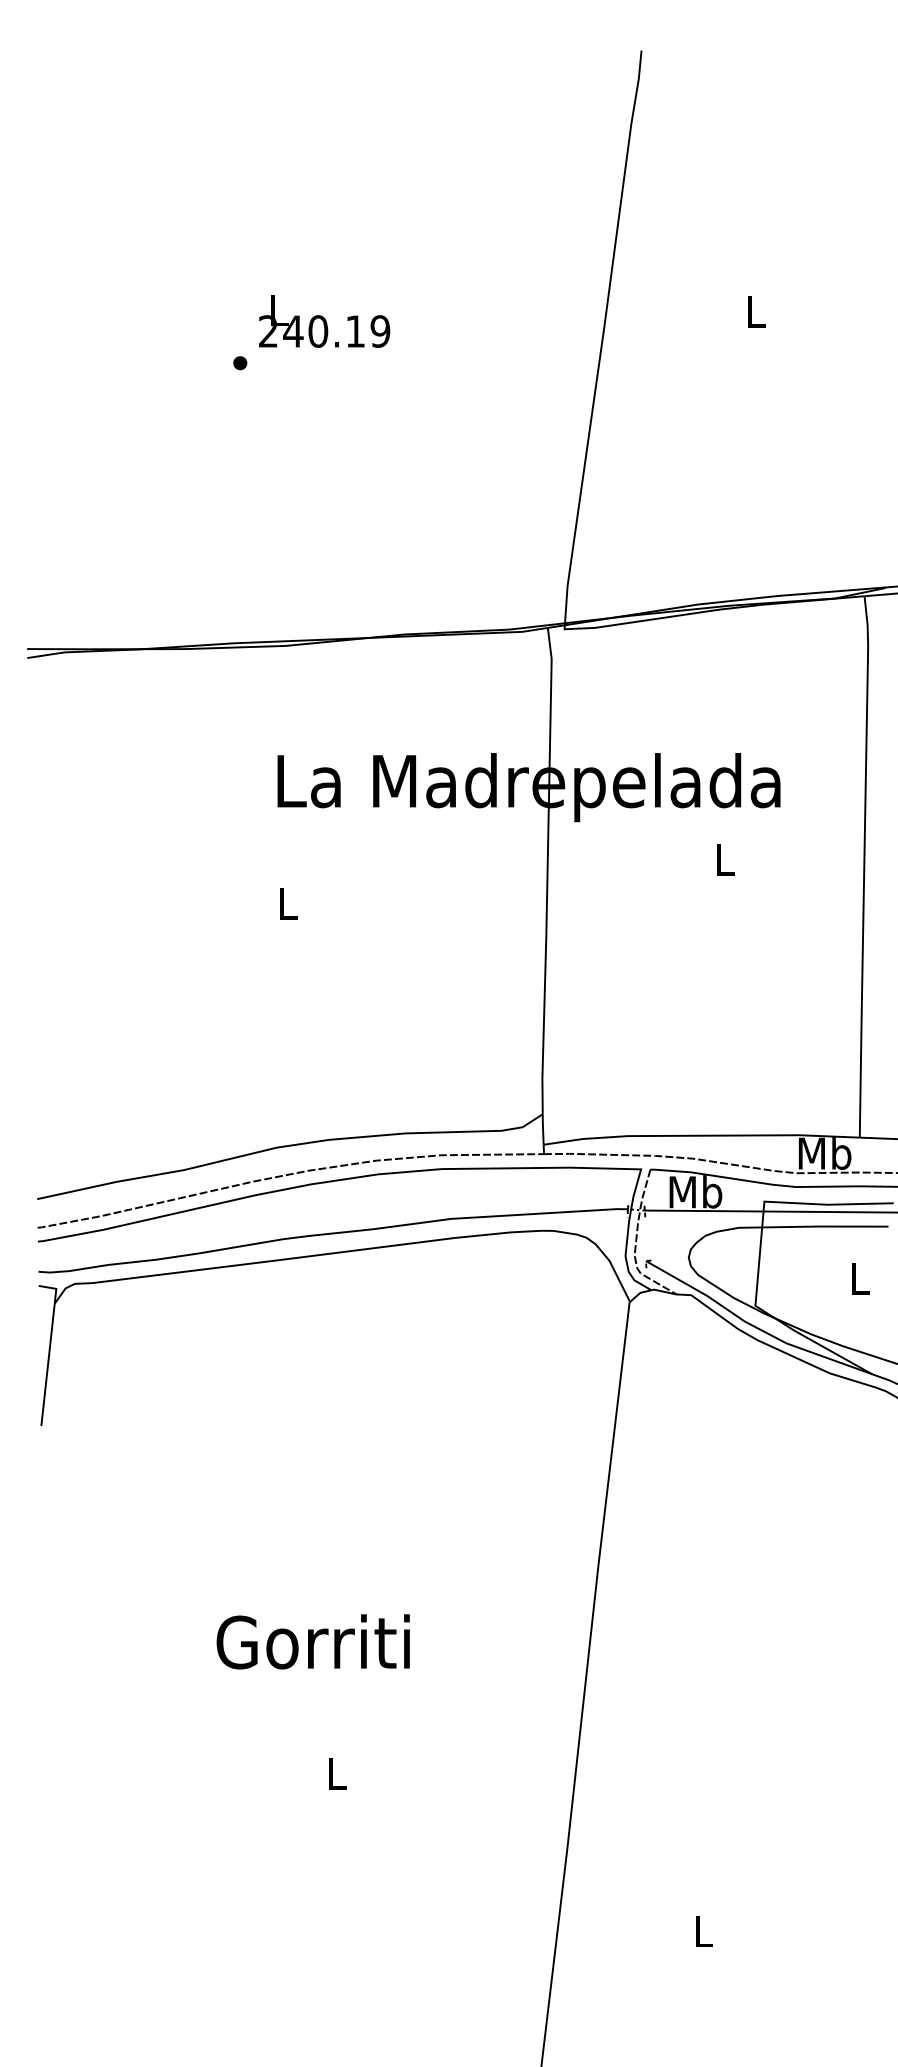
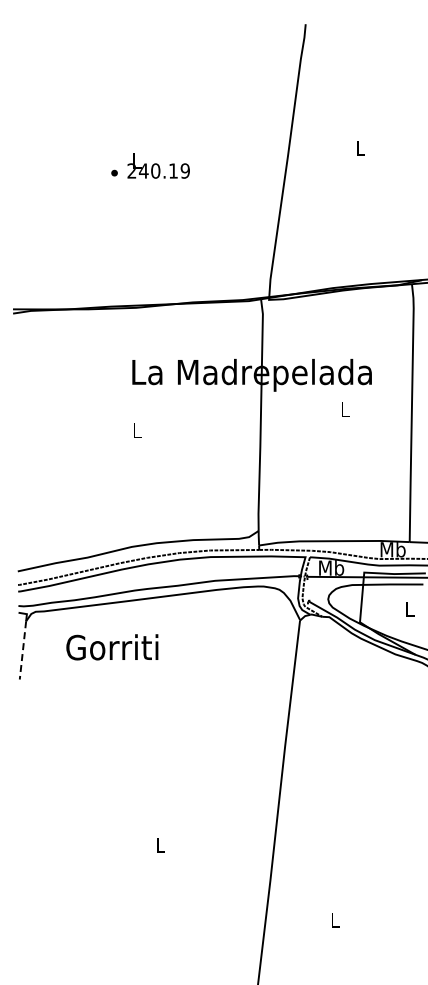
text: (324, 319) -> (158, 165), moved
line: (47, 1365) -> (22, 650), solid -> dashed
text: (313, 1642) -> (112, 647), moved

